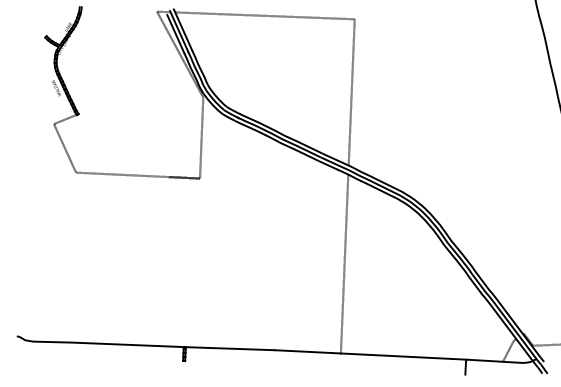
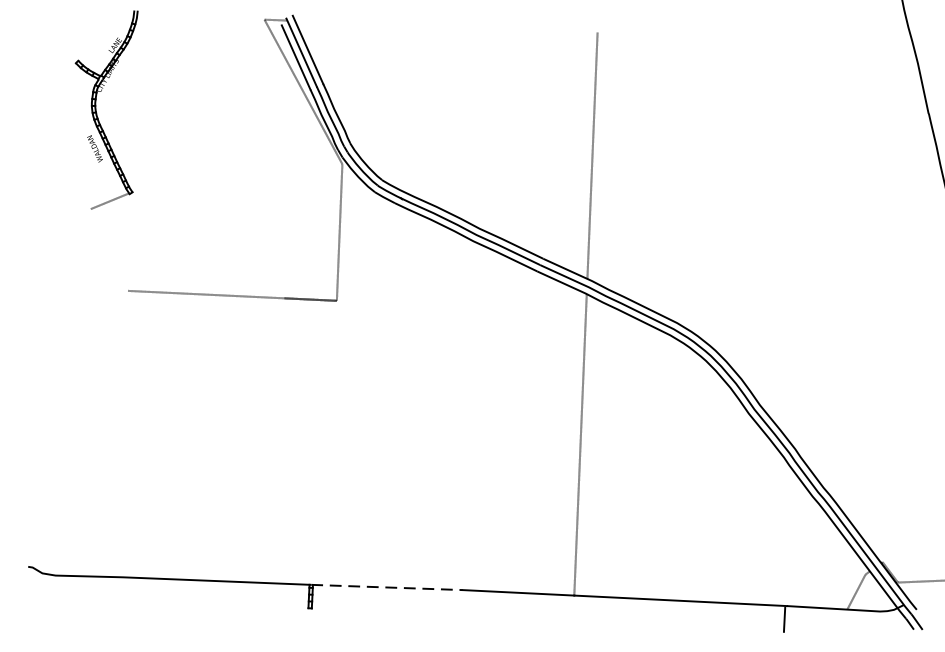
line: (264, 15) -> (445, 26), removed
line: (64, 148) -> (108, 250), removed
line: (229, 348) -> (386, 587), solid -> dashed

